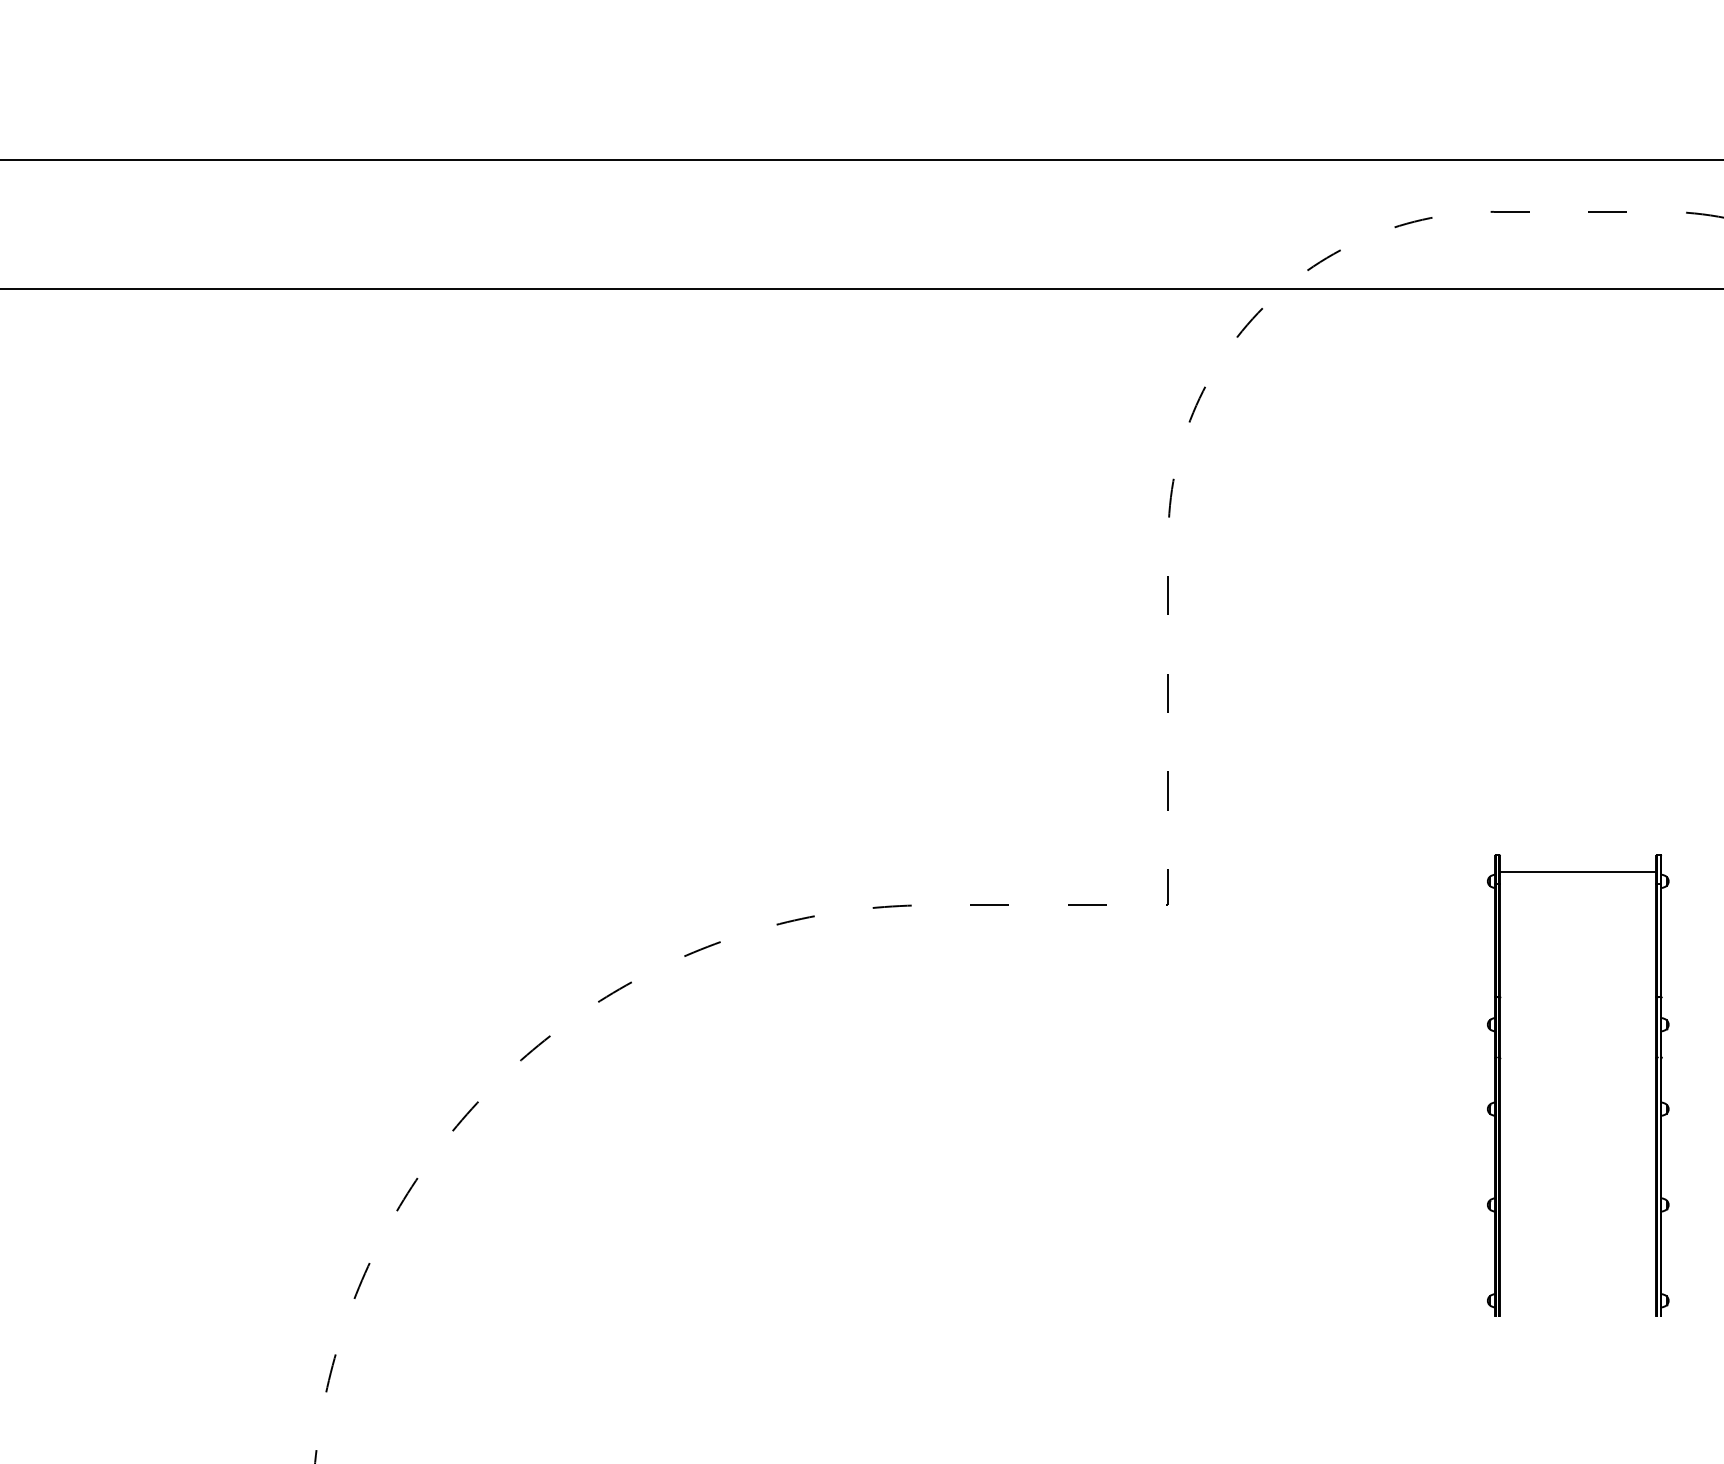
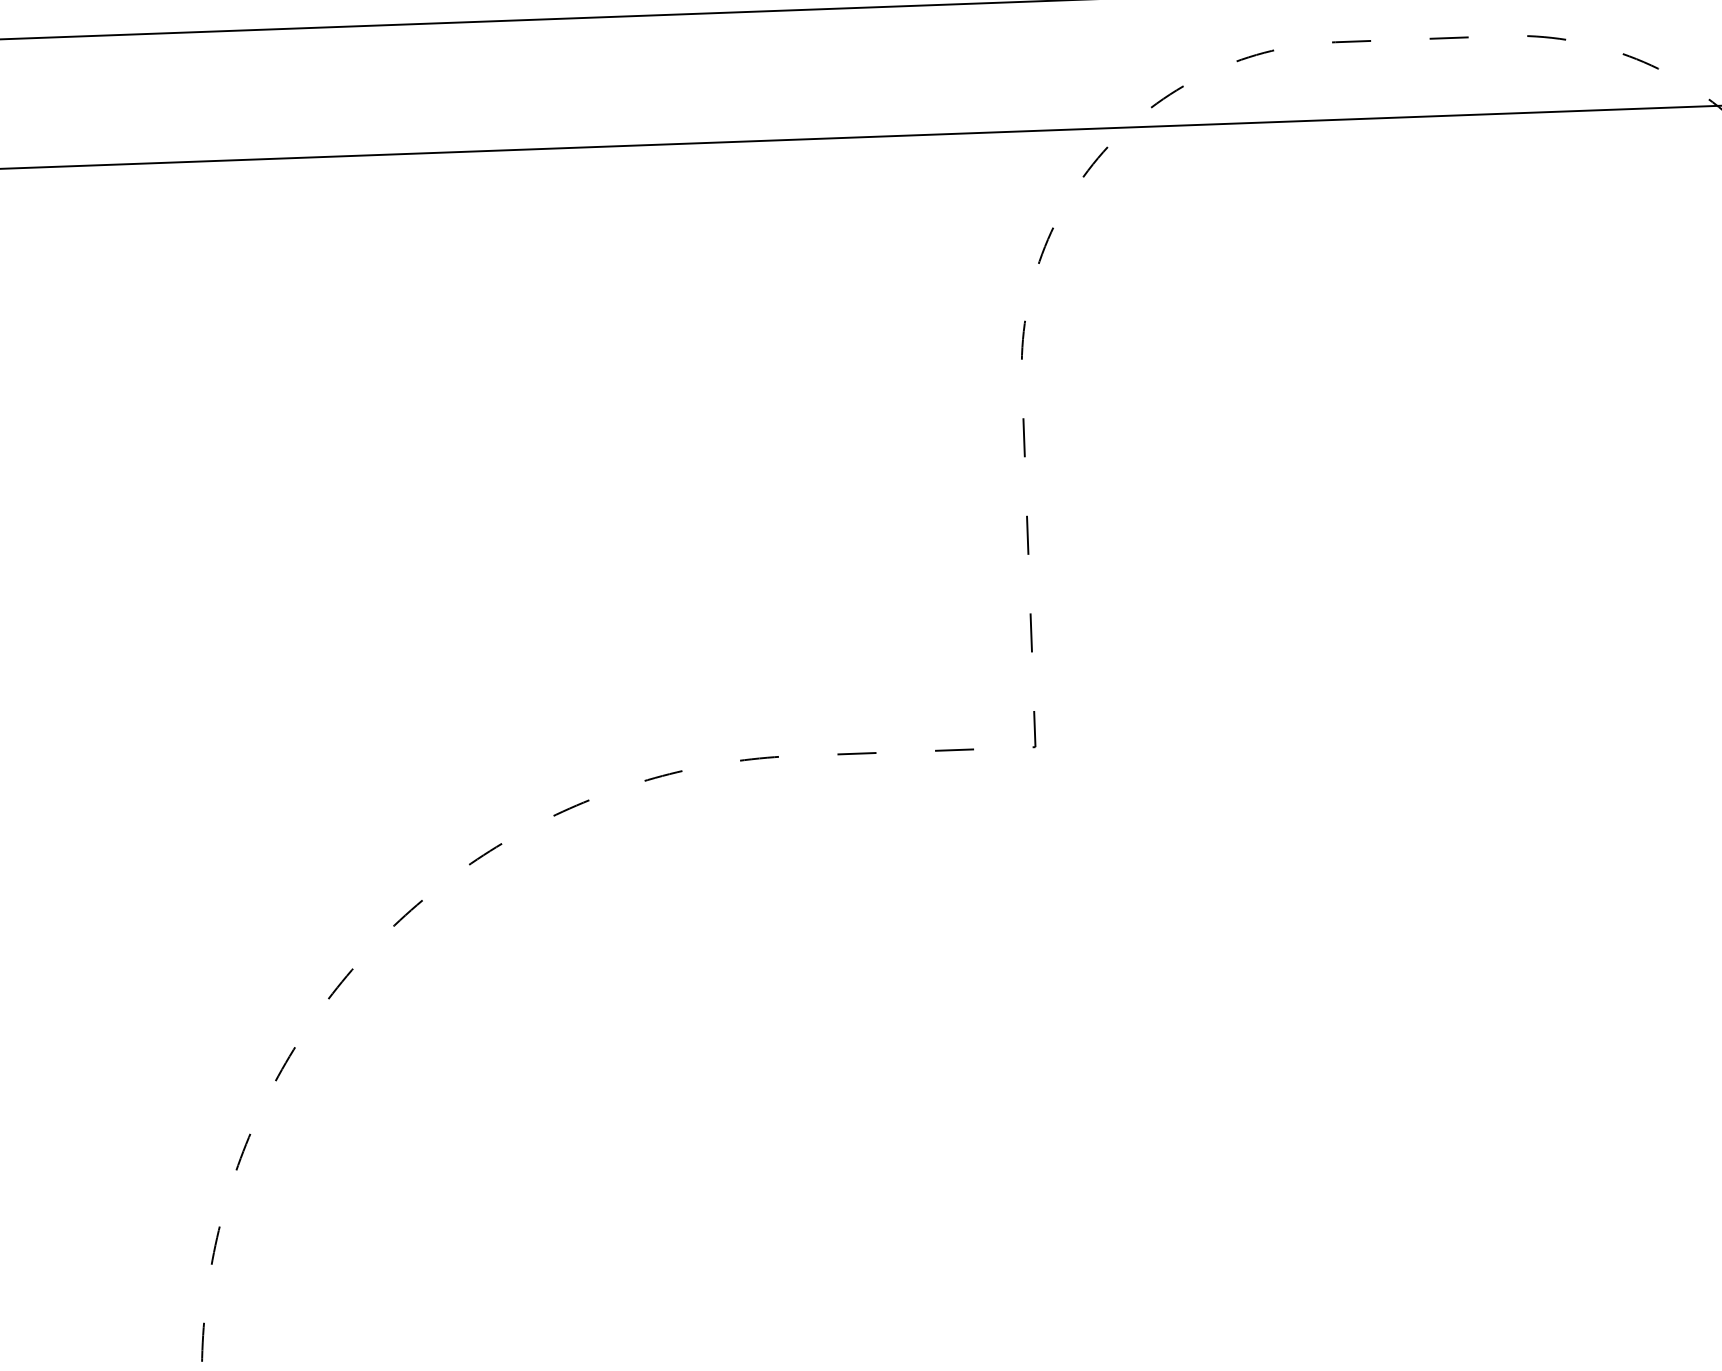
part: (1655, 1085) -> (1528, 909), removed

